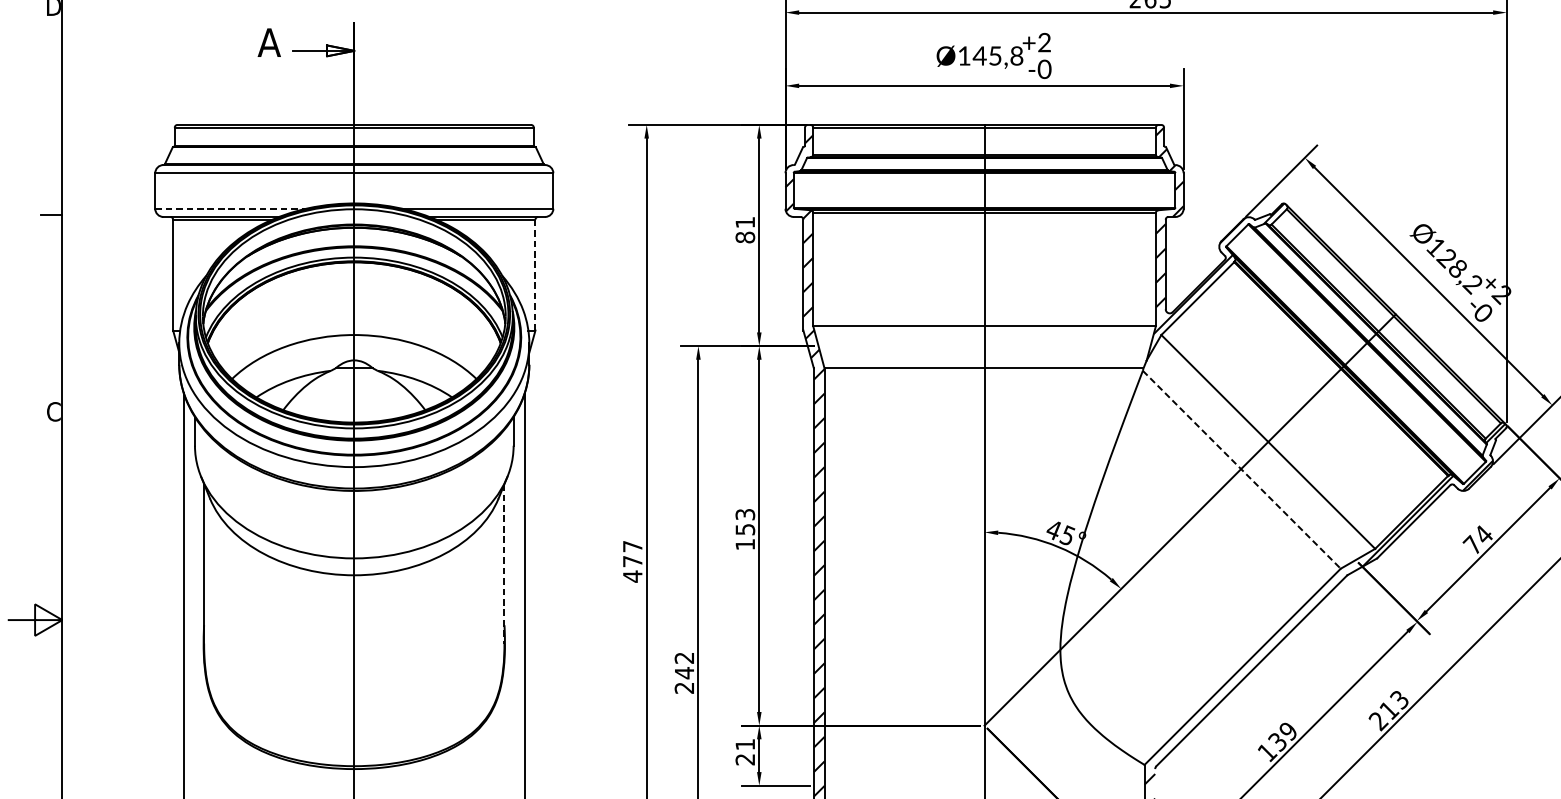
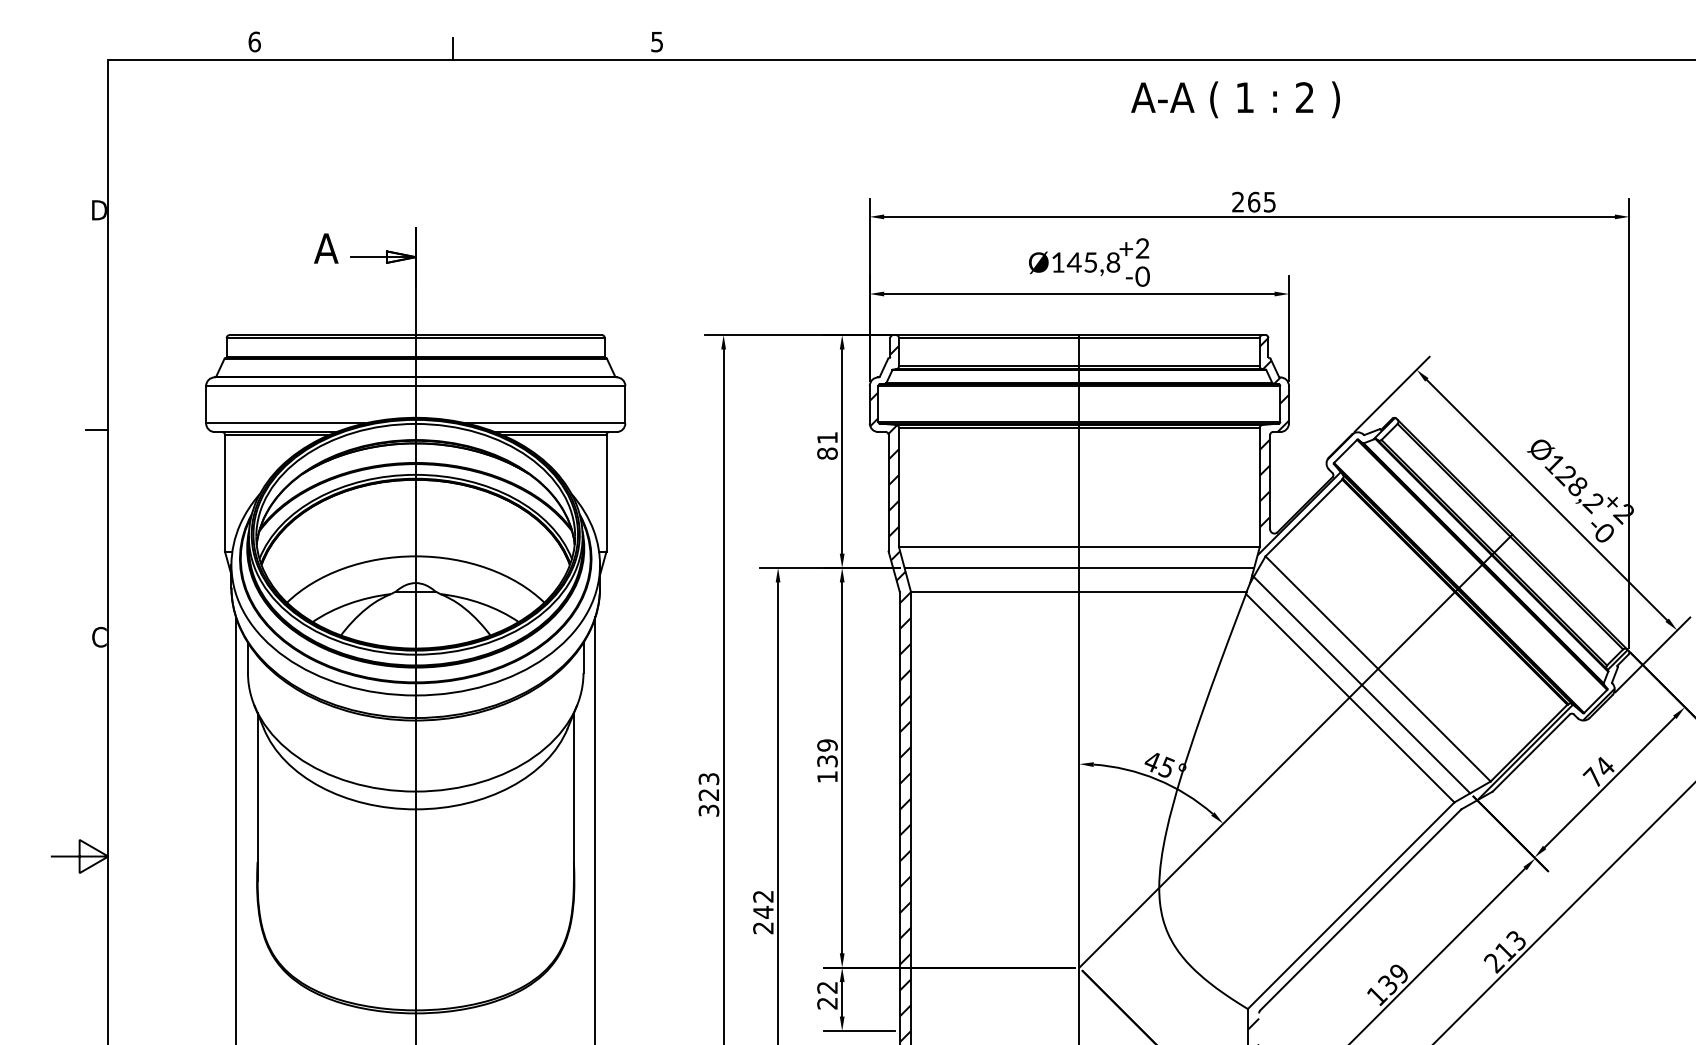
line: (231, 208) -> (286, 423), dashed -> solid
line: (535, 275) -> (606, 493), dashed -> solid
line: (984, 346) -> (1079, 568), added
line: (1252, 456) -> (1361, 684), added
line: (1242, 470) -> (1350, 698), dashed -> solid
text: (745, 521) -> (827, 752), 153 -> 139
text: (632, 562) -> (708, 795), 477 -> 323
line: (504, 564) -> (573, 797), dashed -> solid
text: (745, 744) -> (827, 987), 21 -> 22

